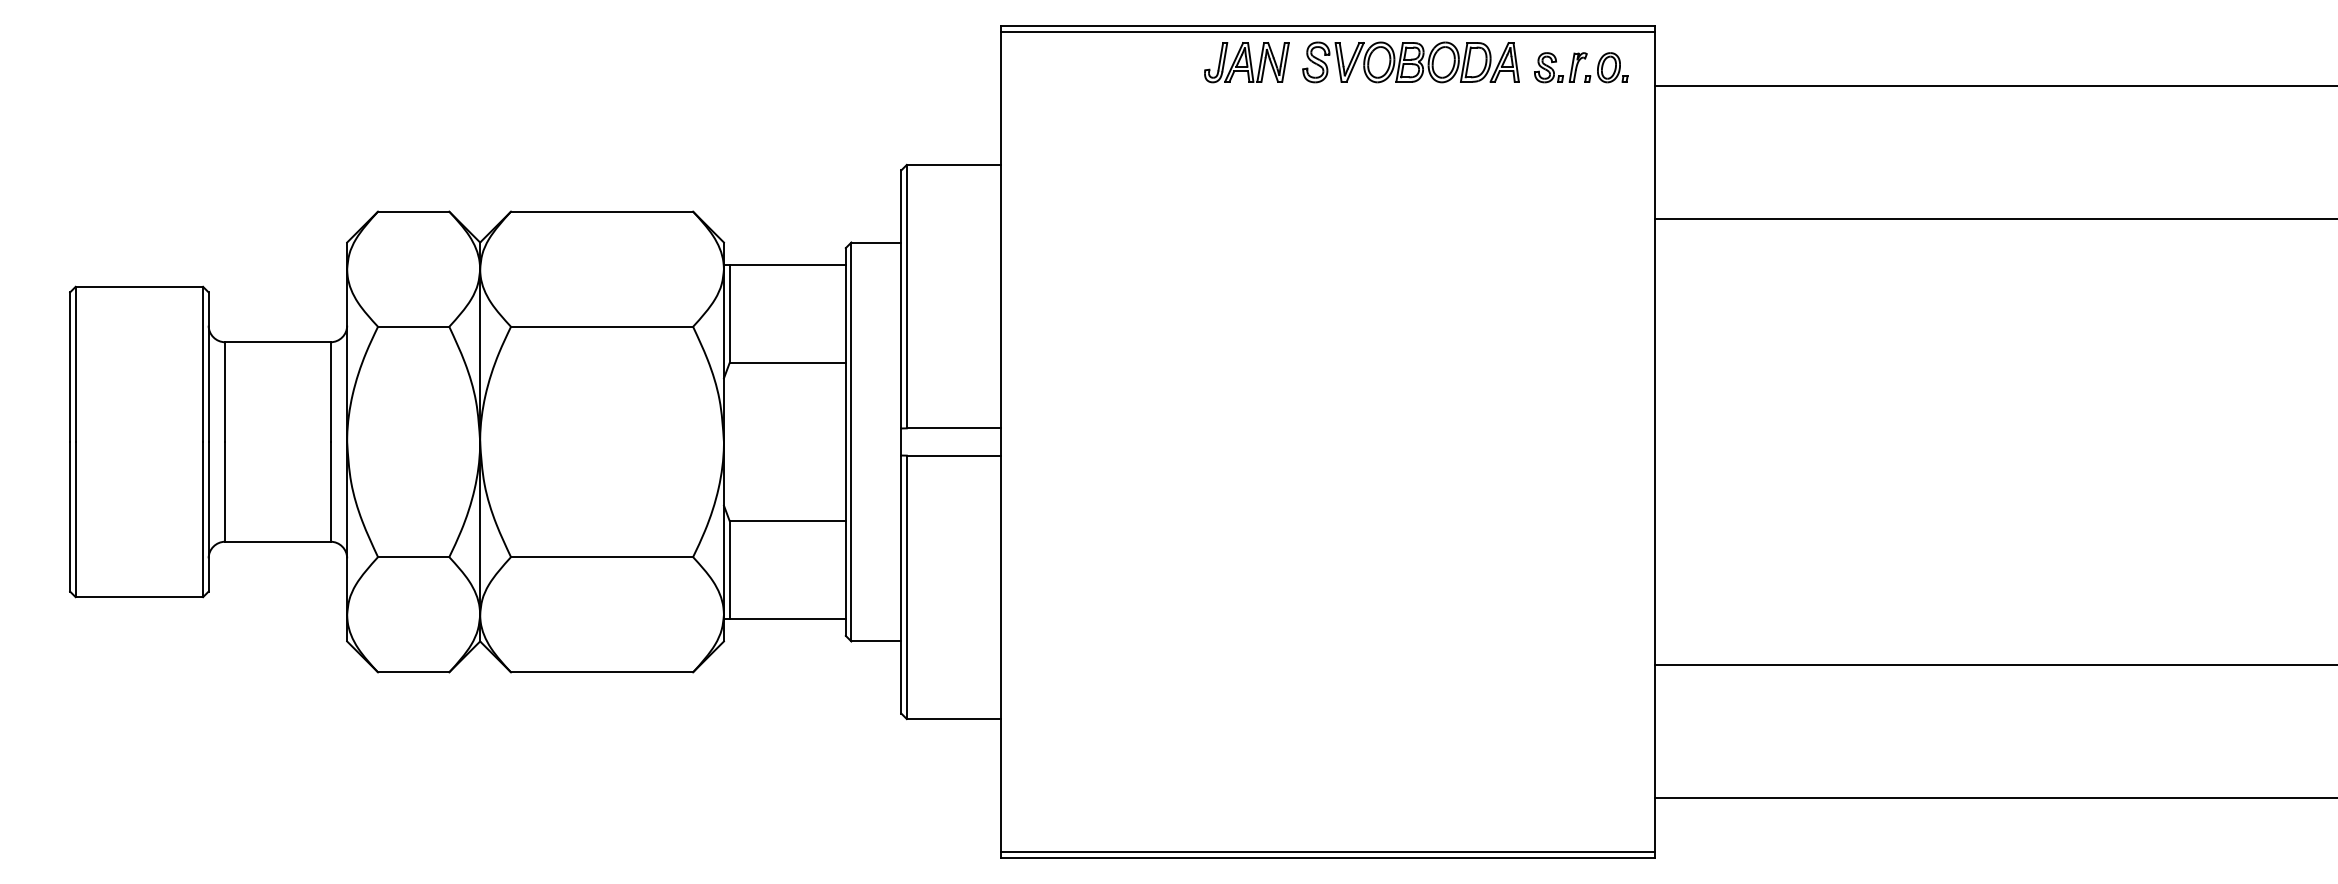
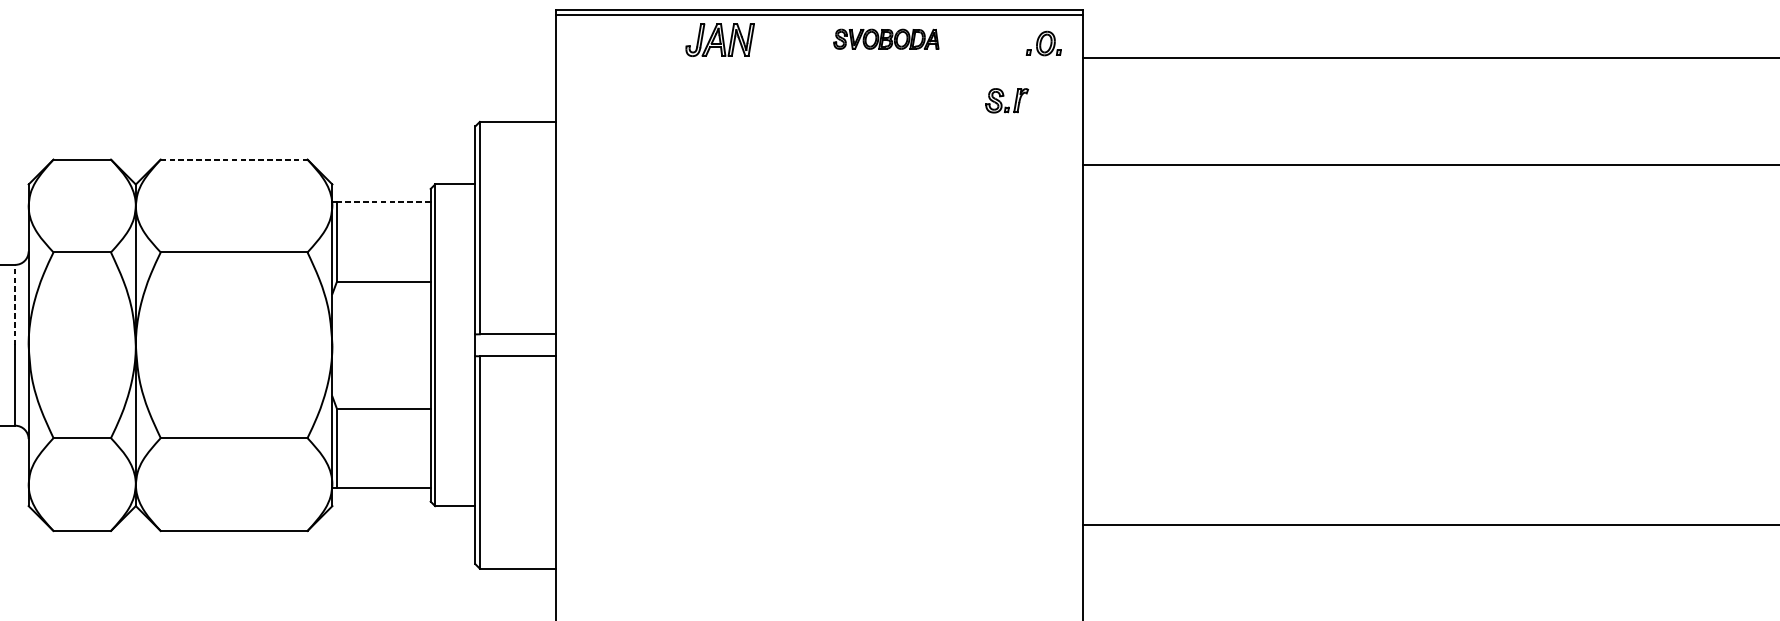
part: (1246, 62) -> (719, 40), moved
part: (1410, 62) -> (885, 39), size x0.6
part: (1556, 62) -> (1003, 96), moved
line: (602, 211) -> (234, 159), solid -> dashed
line: (787, 264) -> (383, 202), solid -> dashed
line: (330, 392) -> (15, 305), solid -> dashed

